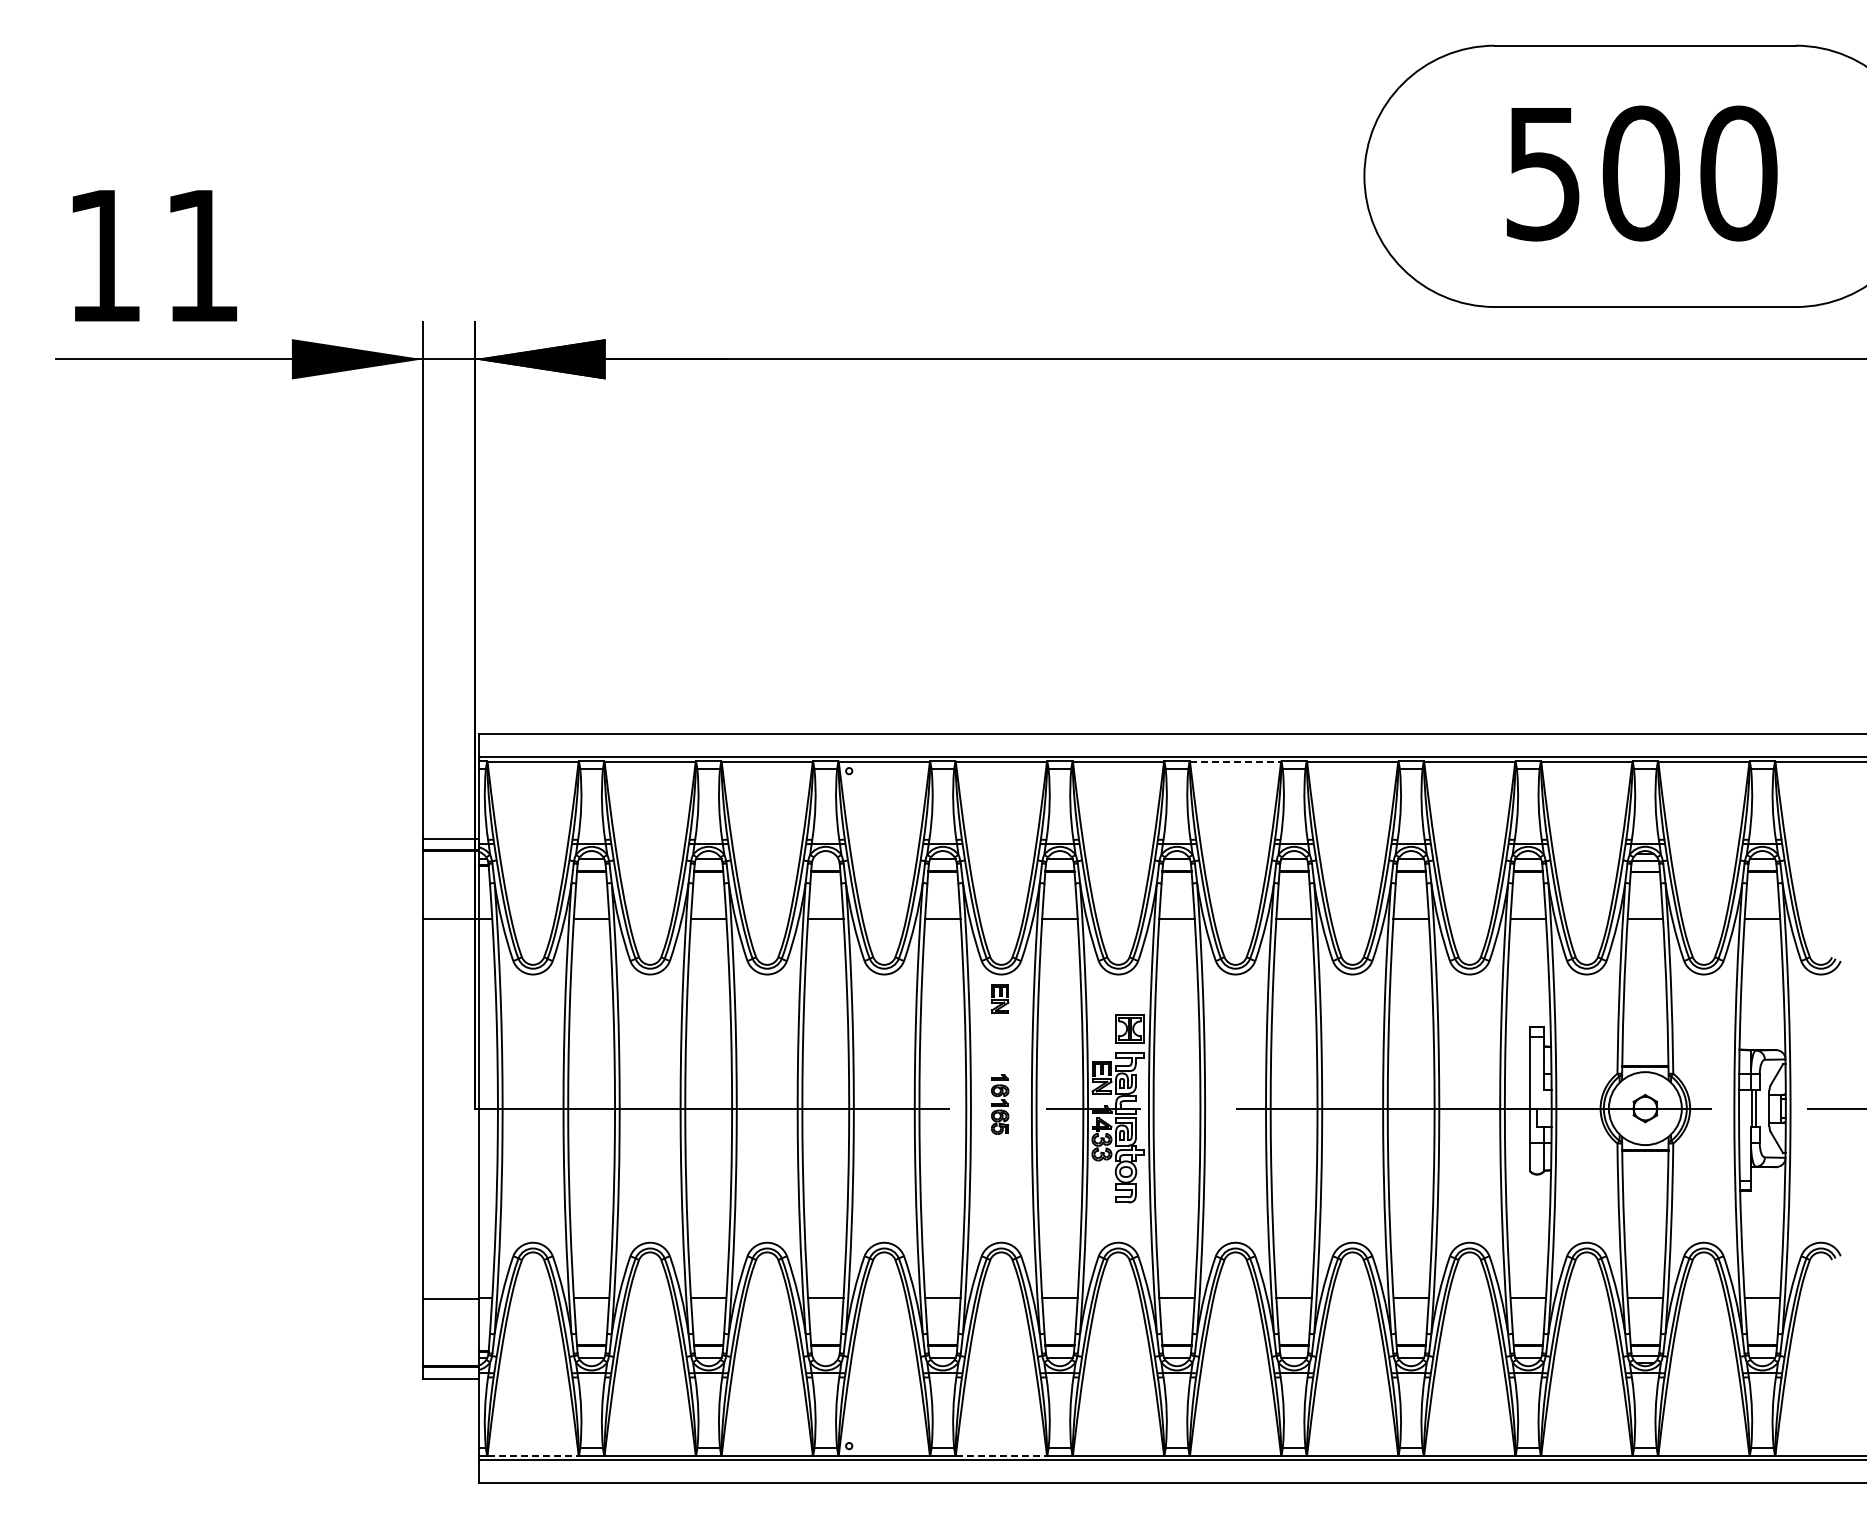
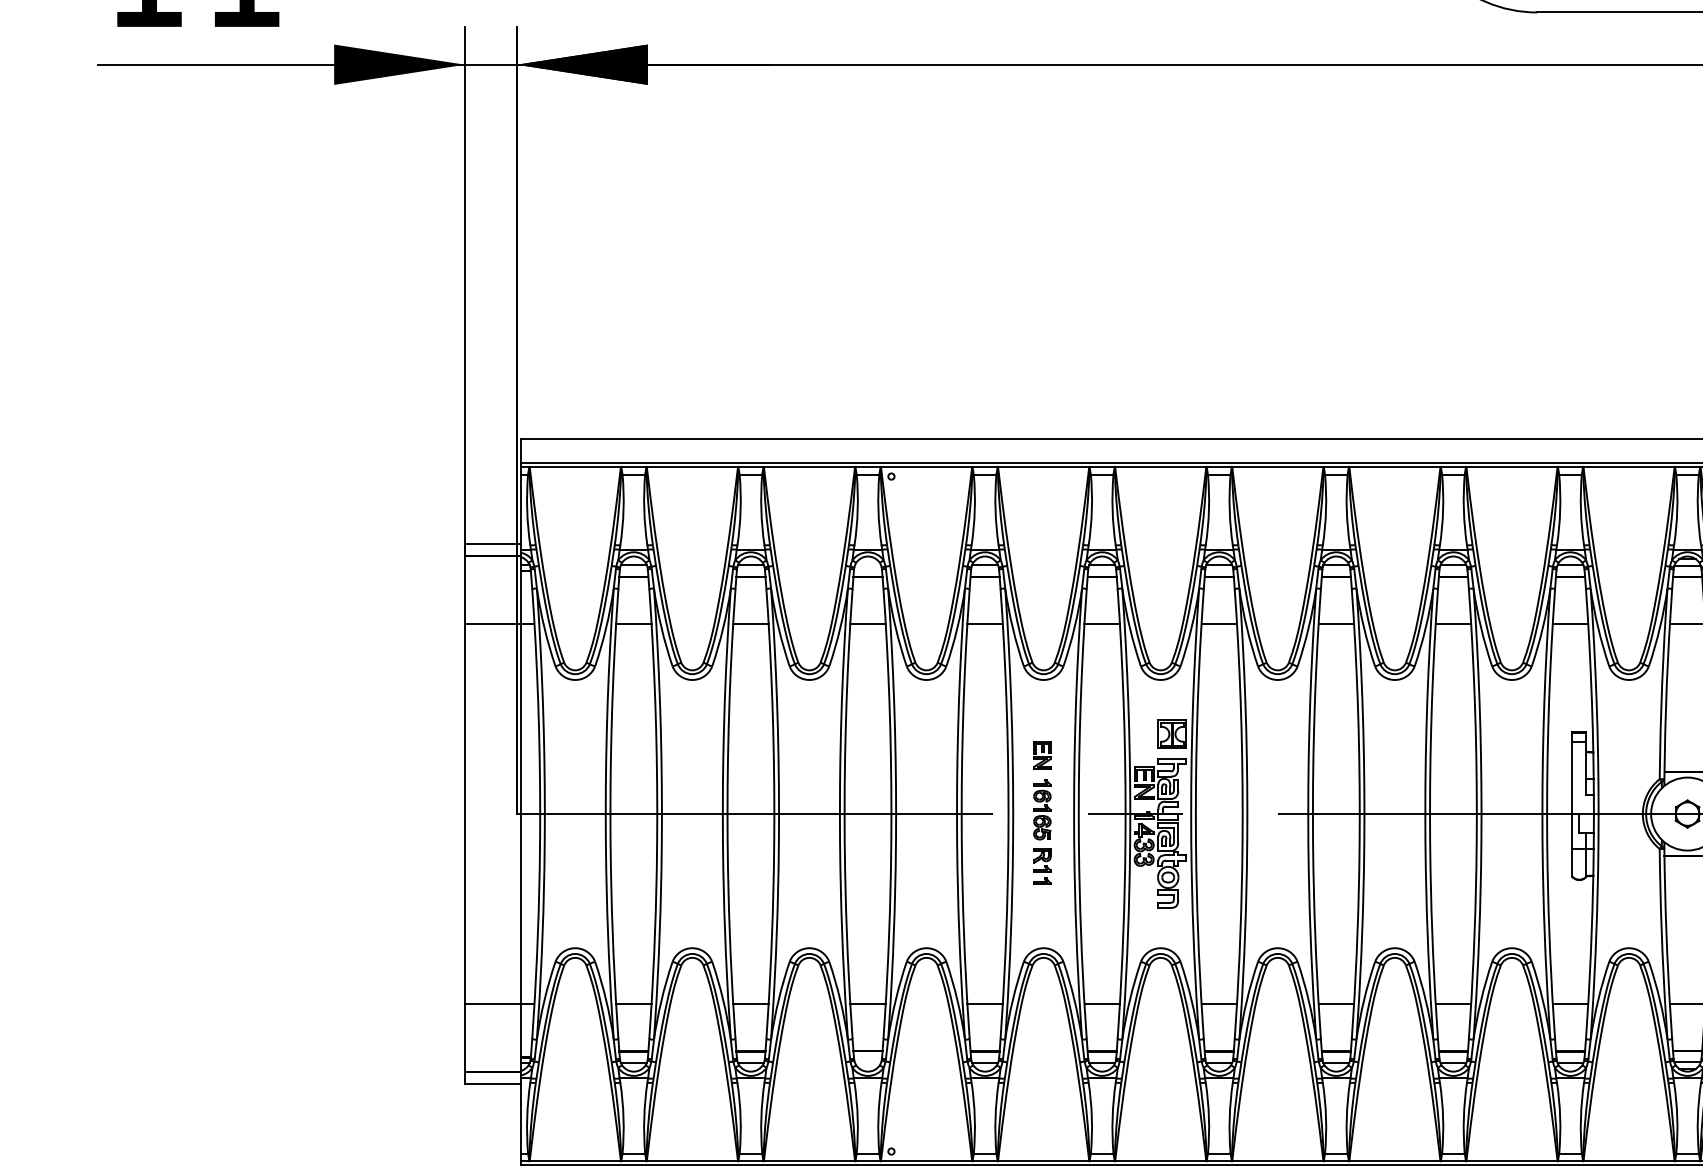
line: (1235, 761) -> (1277, 466), dashed -> solid
part: (1000, 998) -> (1042, 754), moved
part: (1000, 1160) -> (1042, 865), added
line: (533, 1455) -> (575, 1160), dashed -> solid
line: (1001, 1455) -> (1043, 1160), dashed -> solid

